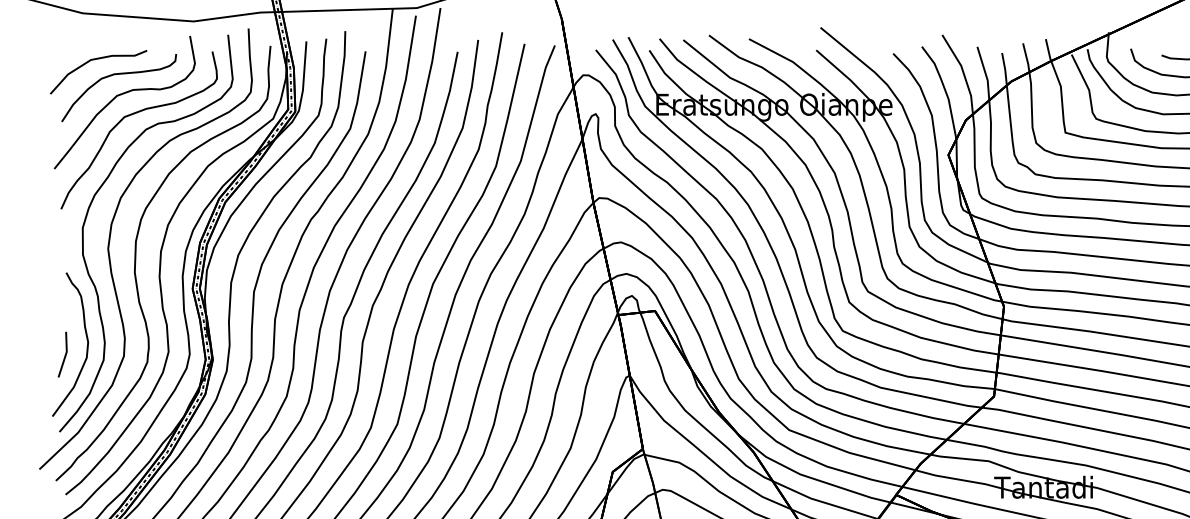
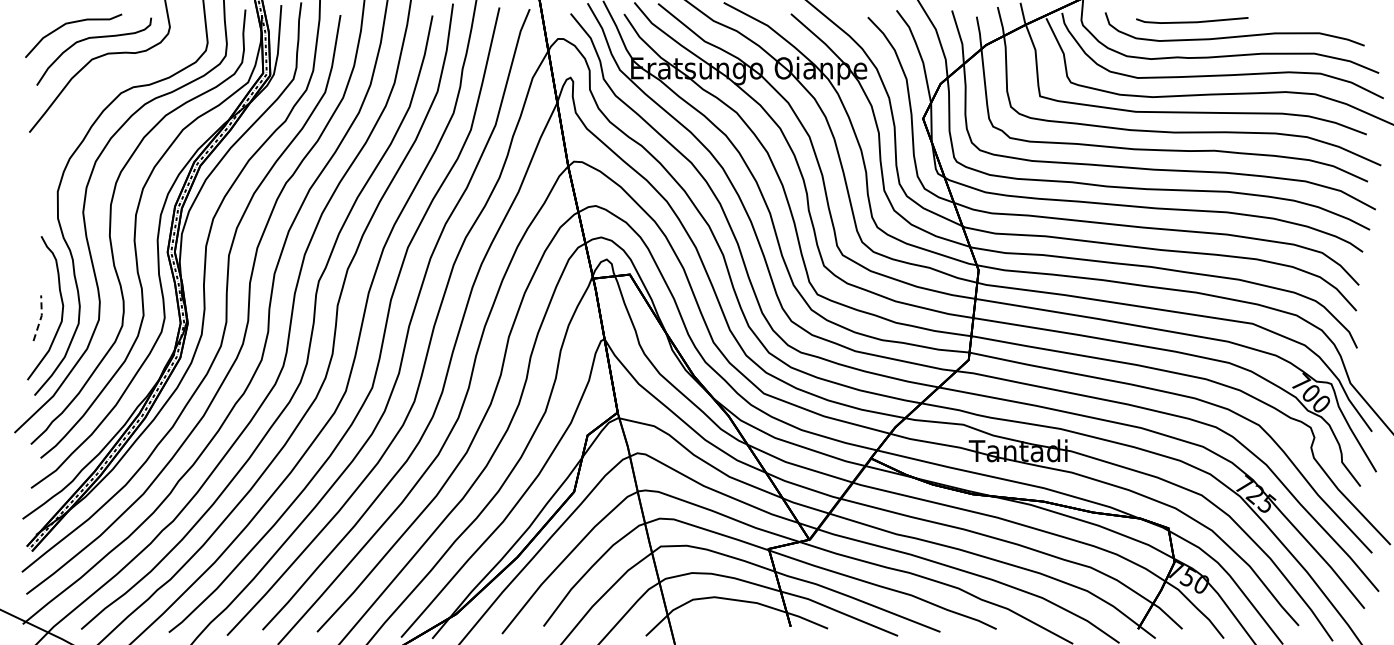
curve: (131, 115) -> (106, 79), removed
line: (66, 353) -> (41, 317), solid -> dashed

